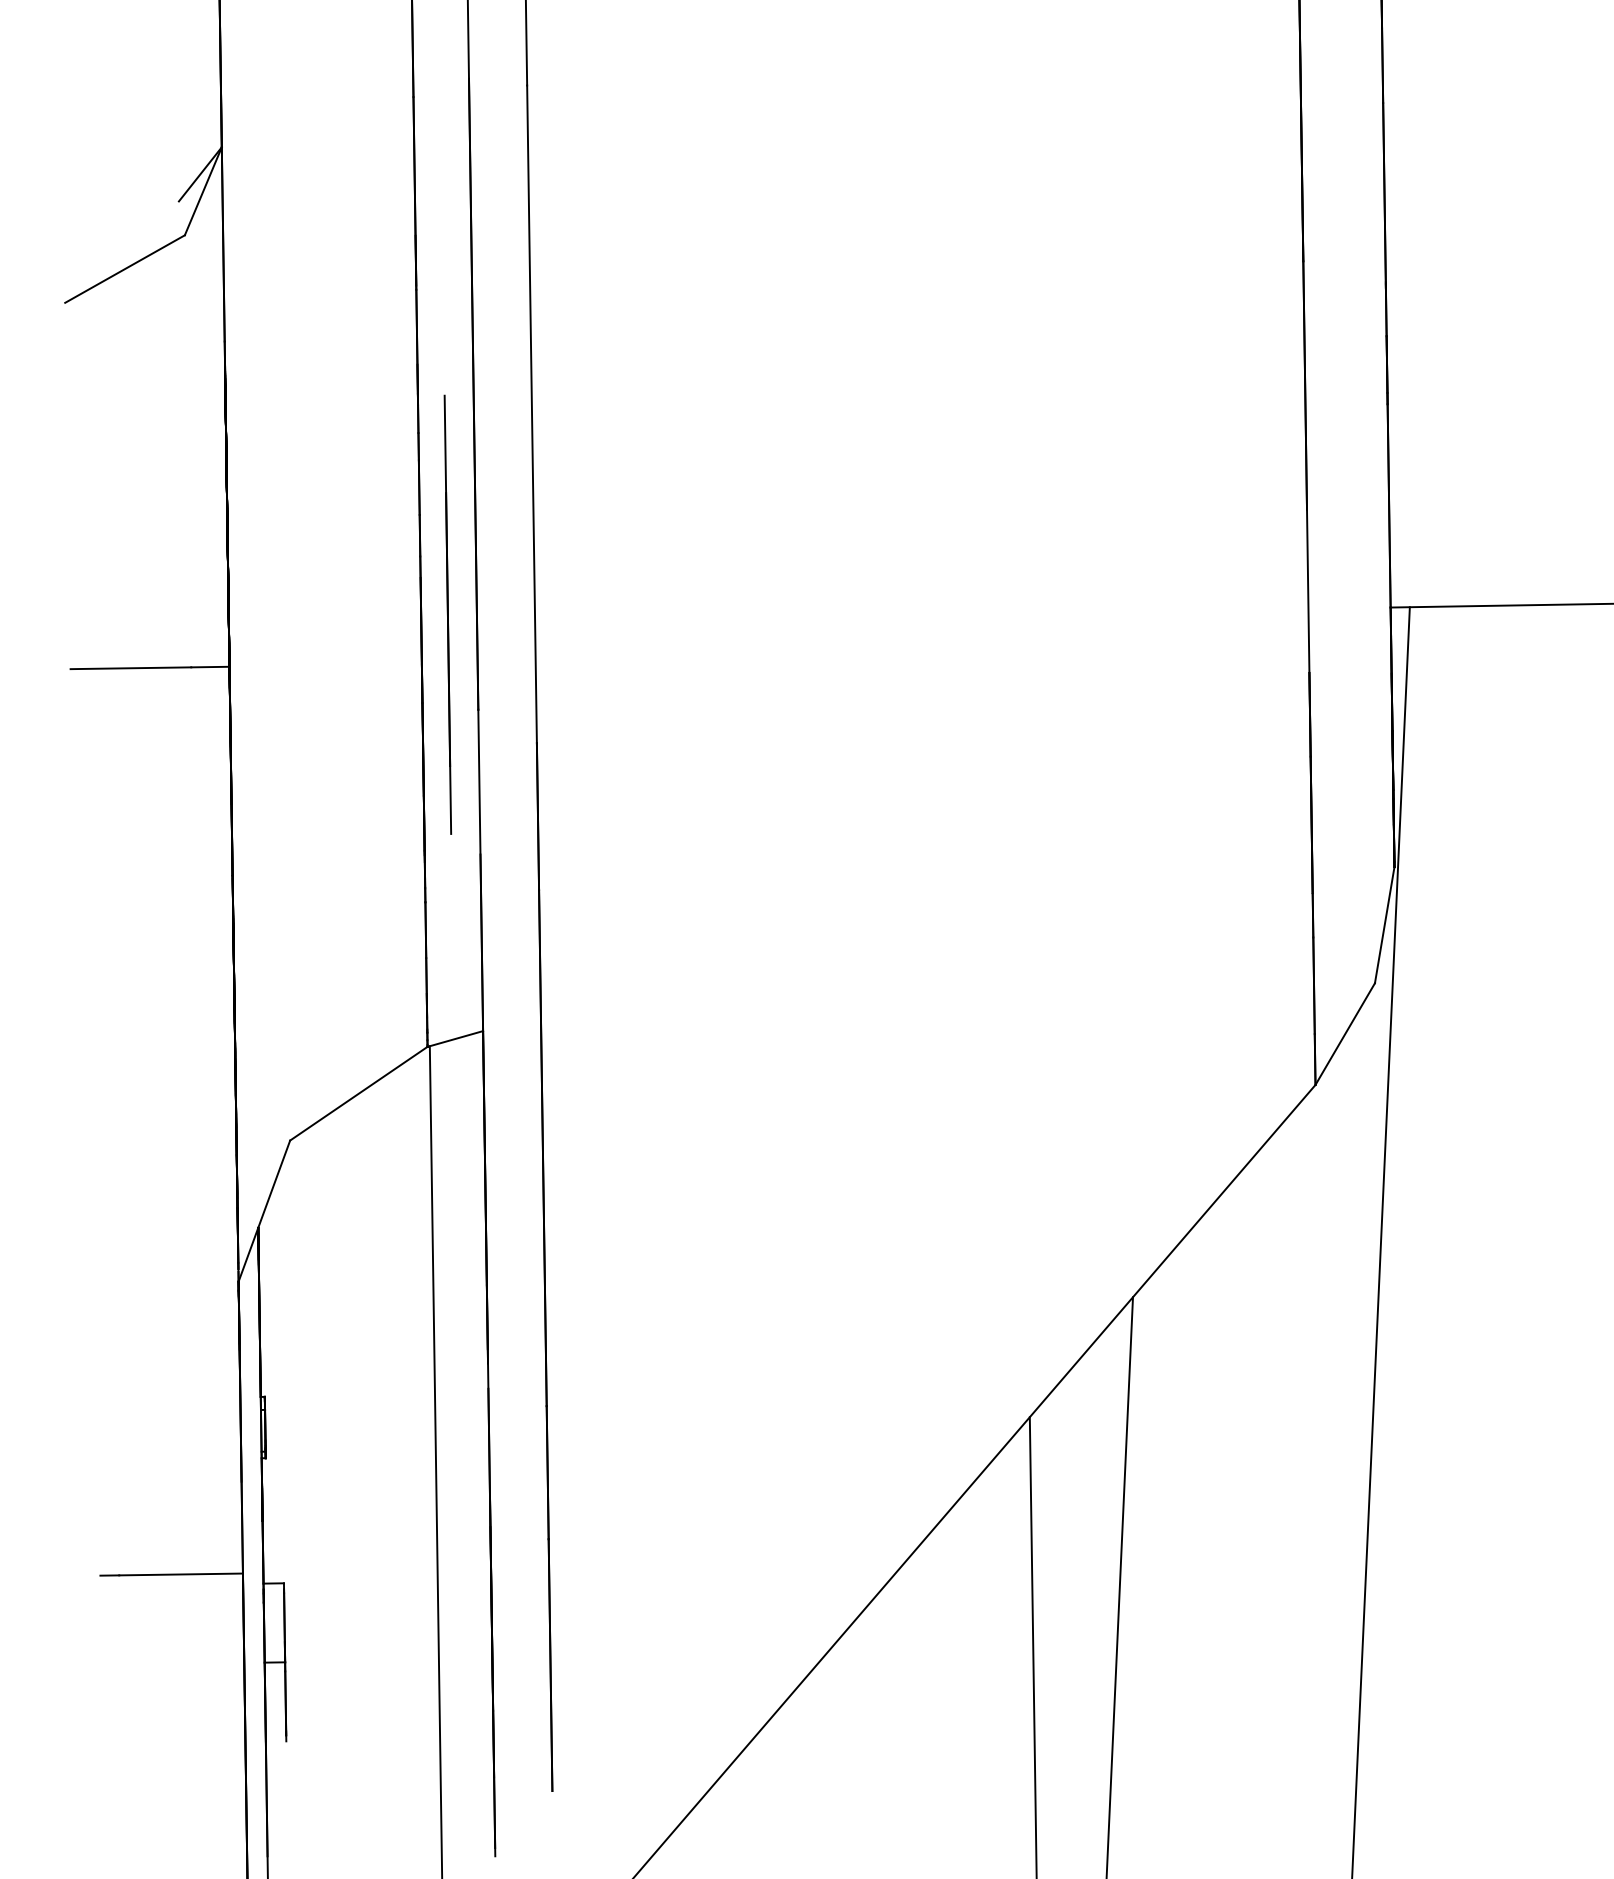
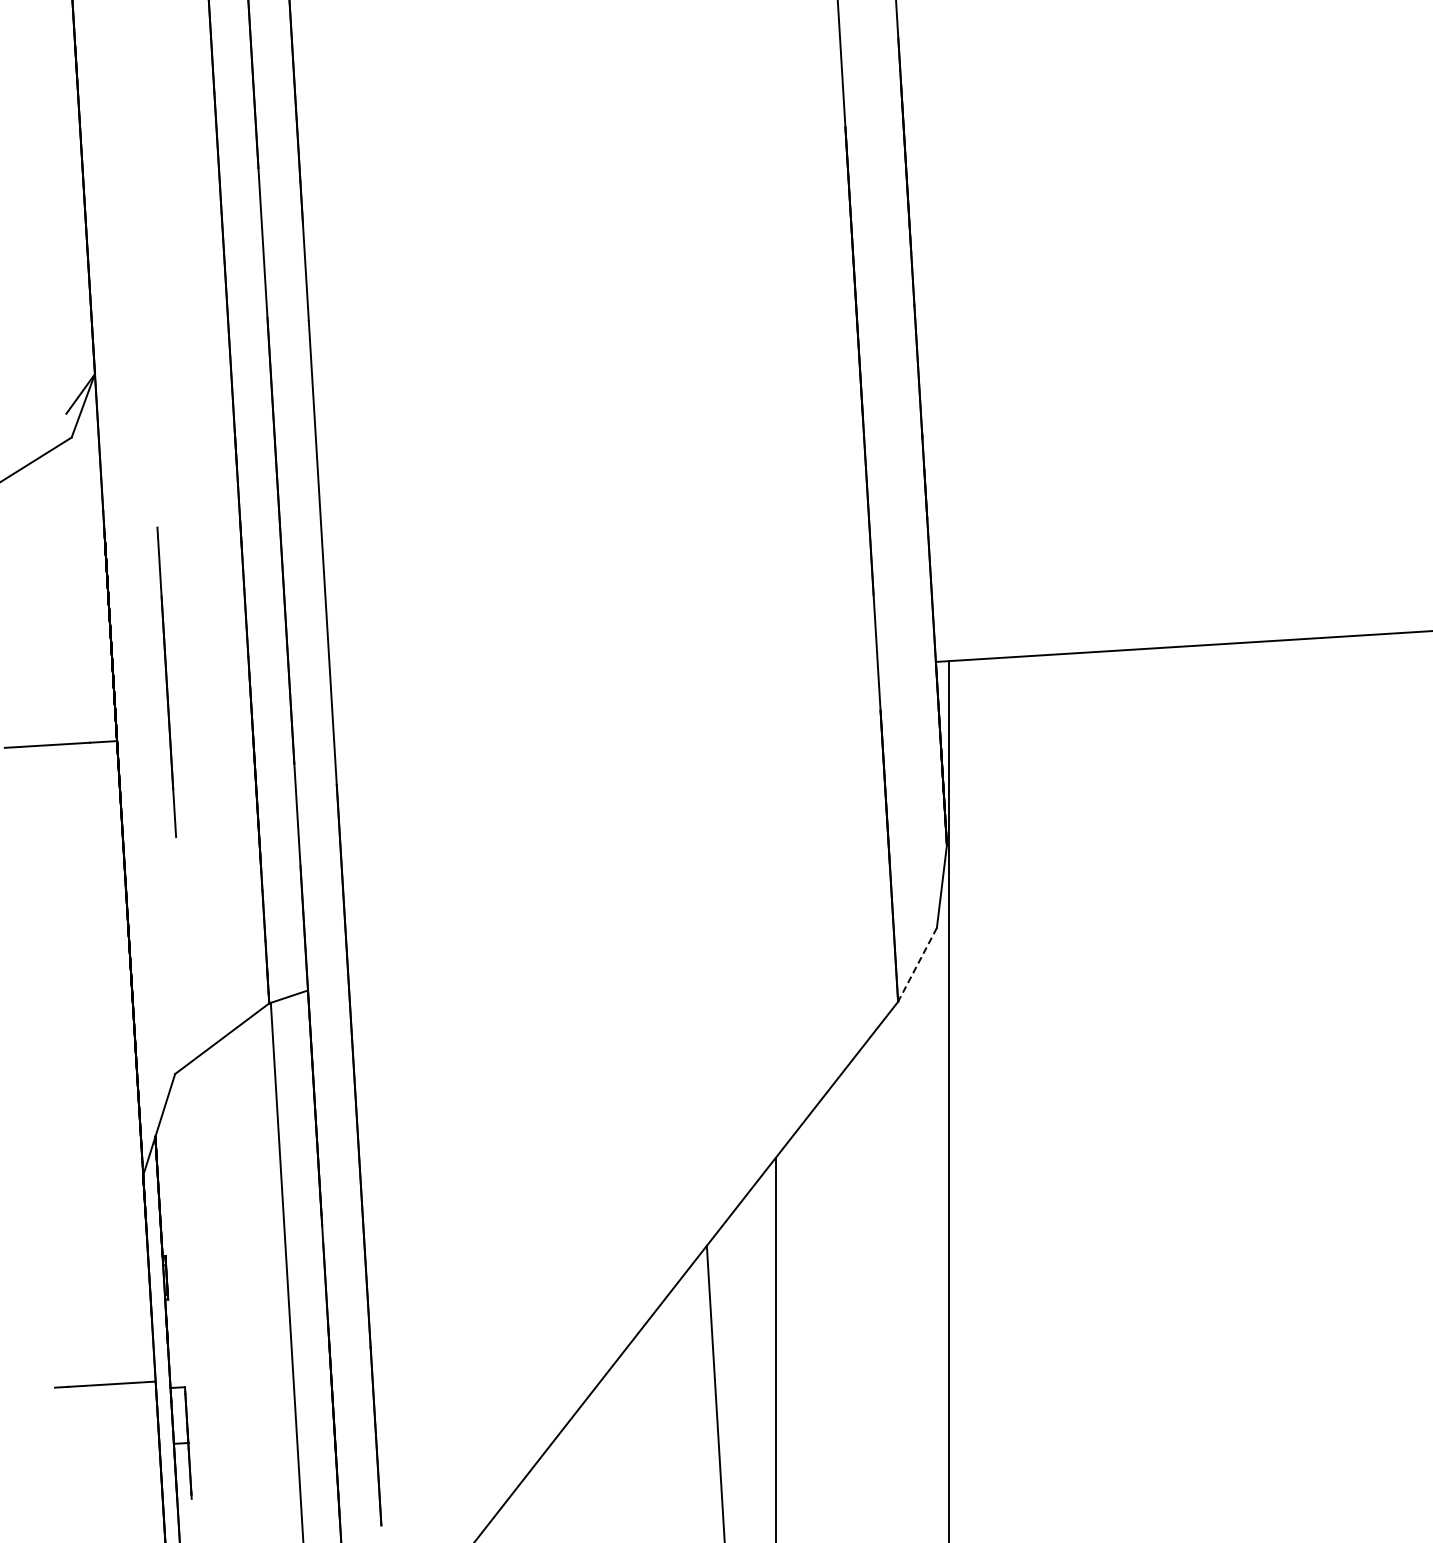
line: (447, 613) -> (166, 681), moved
line: (1345, 1033) -> (917, 964), solid -> dashed

